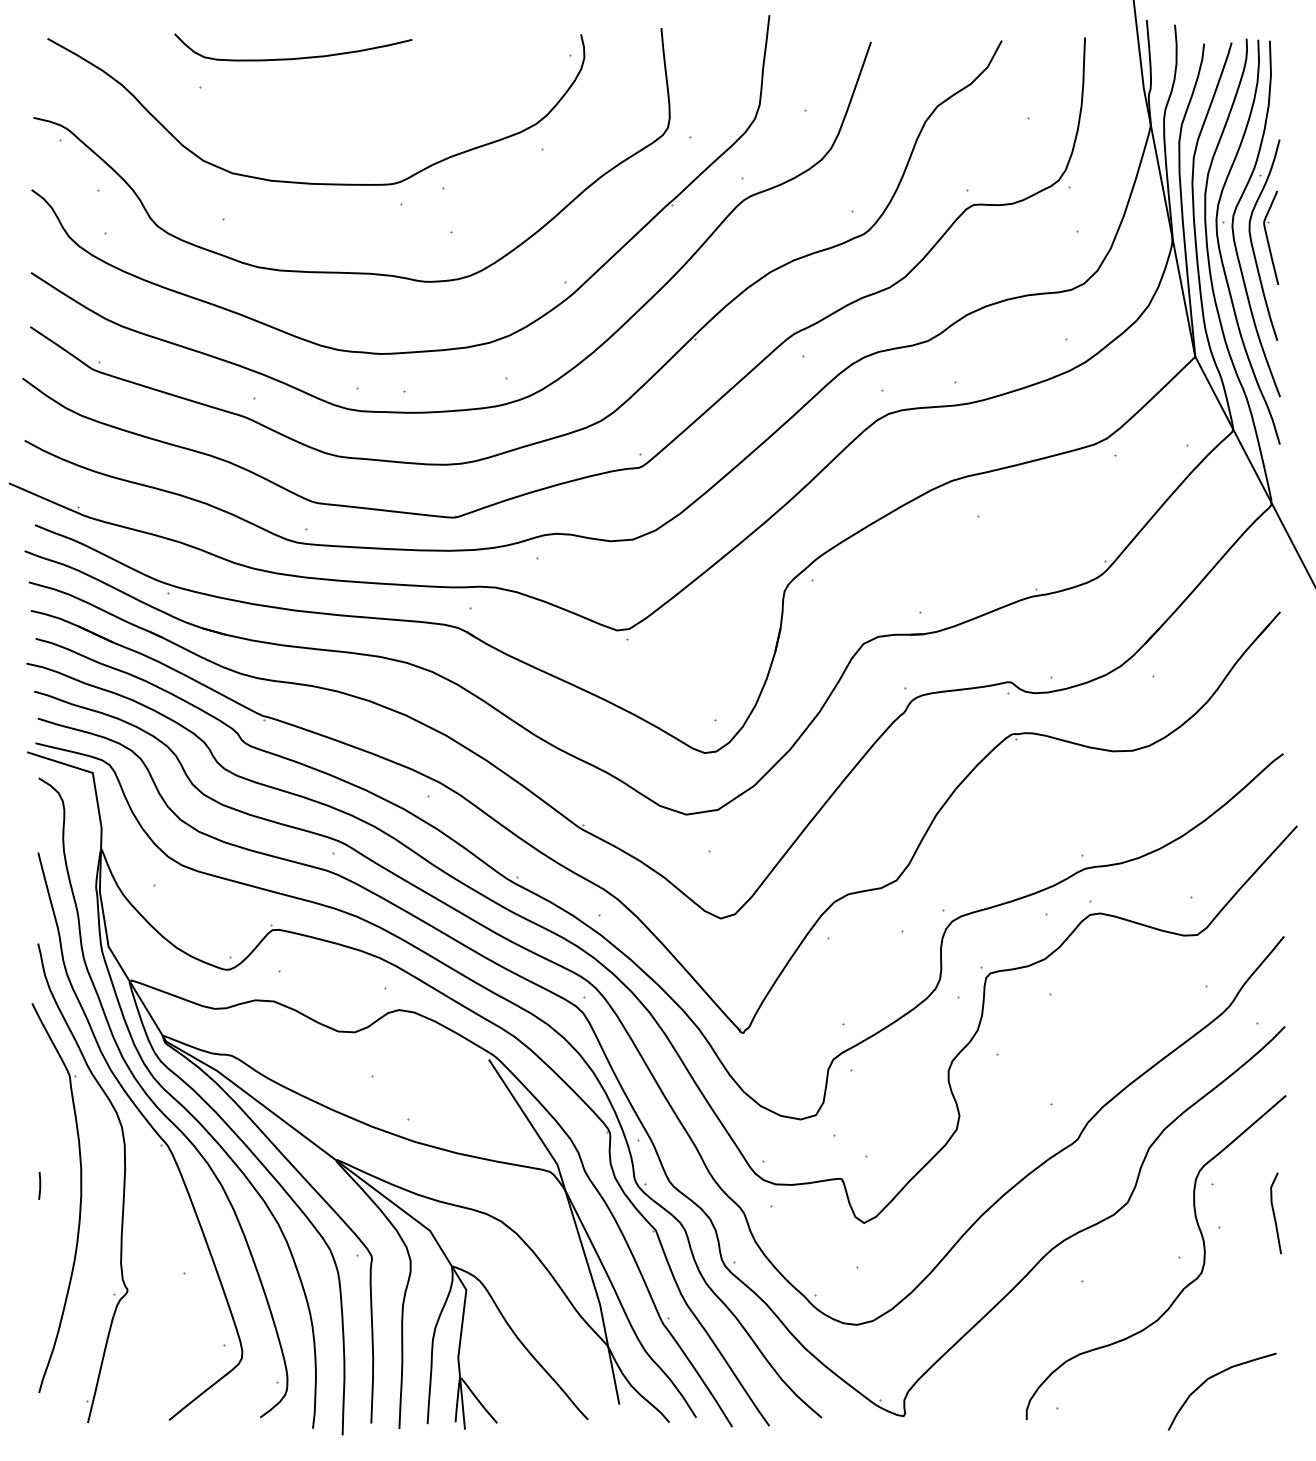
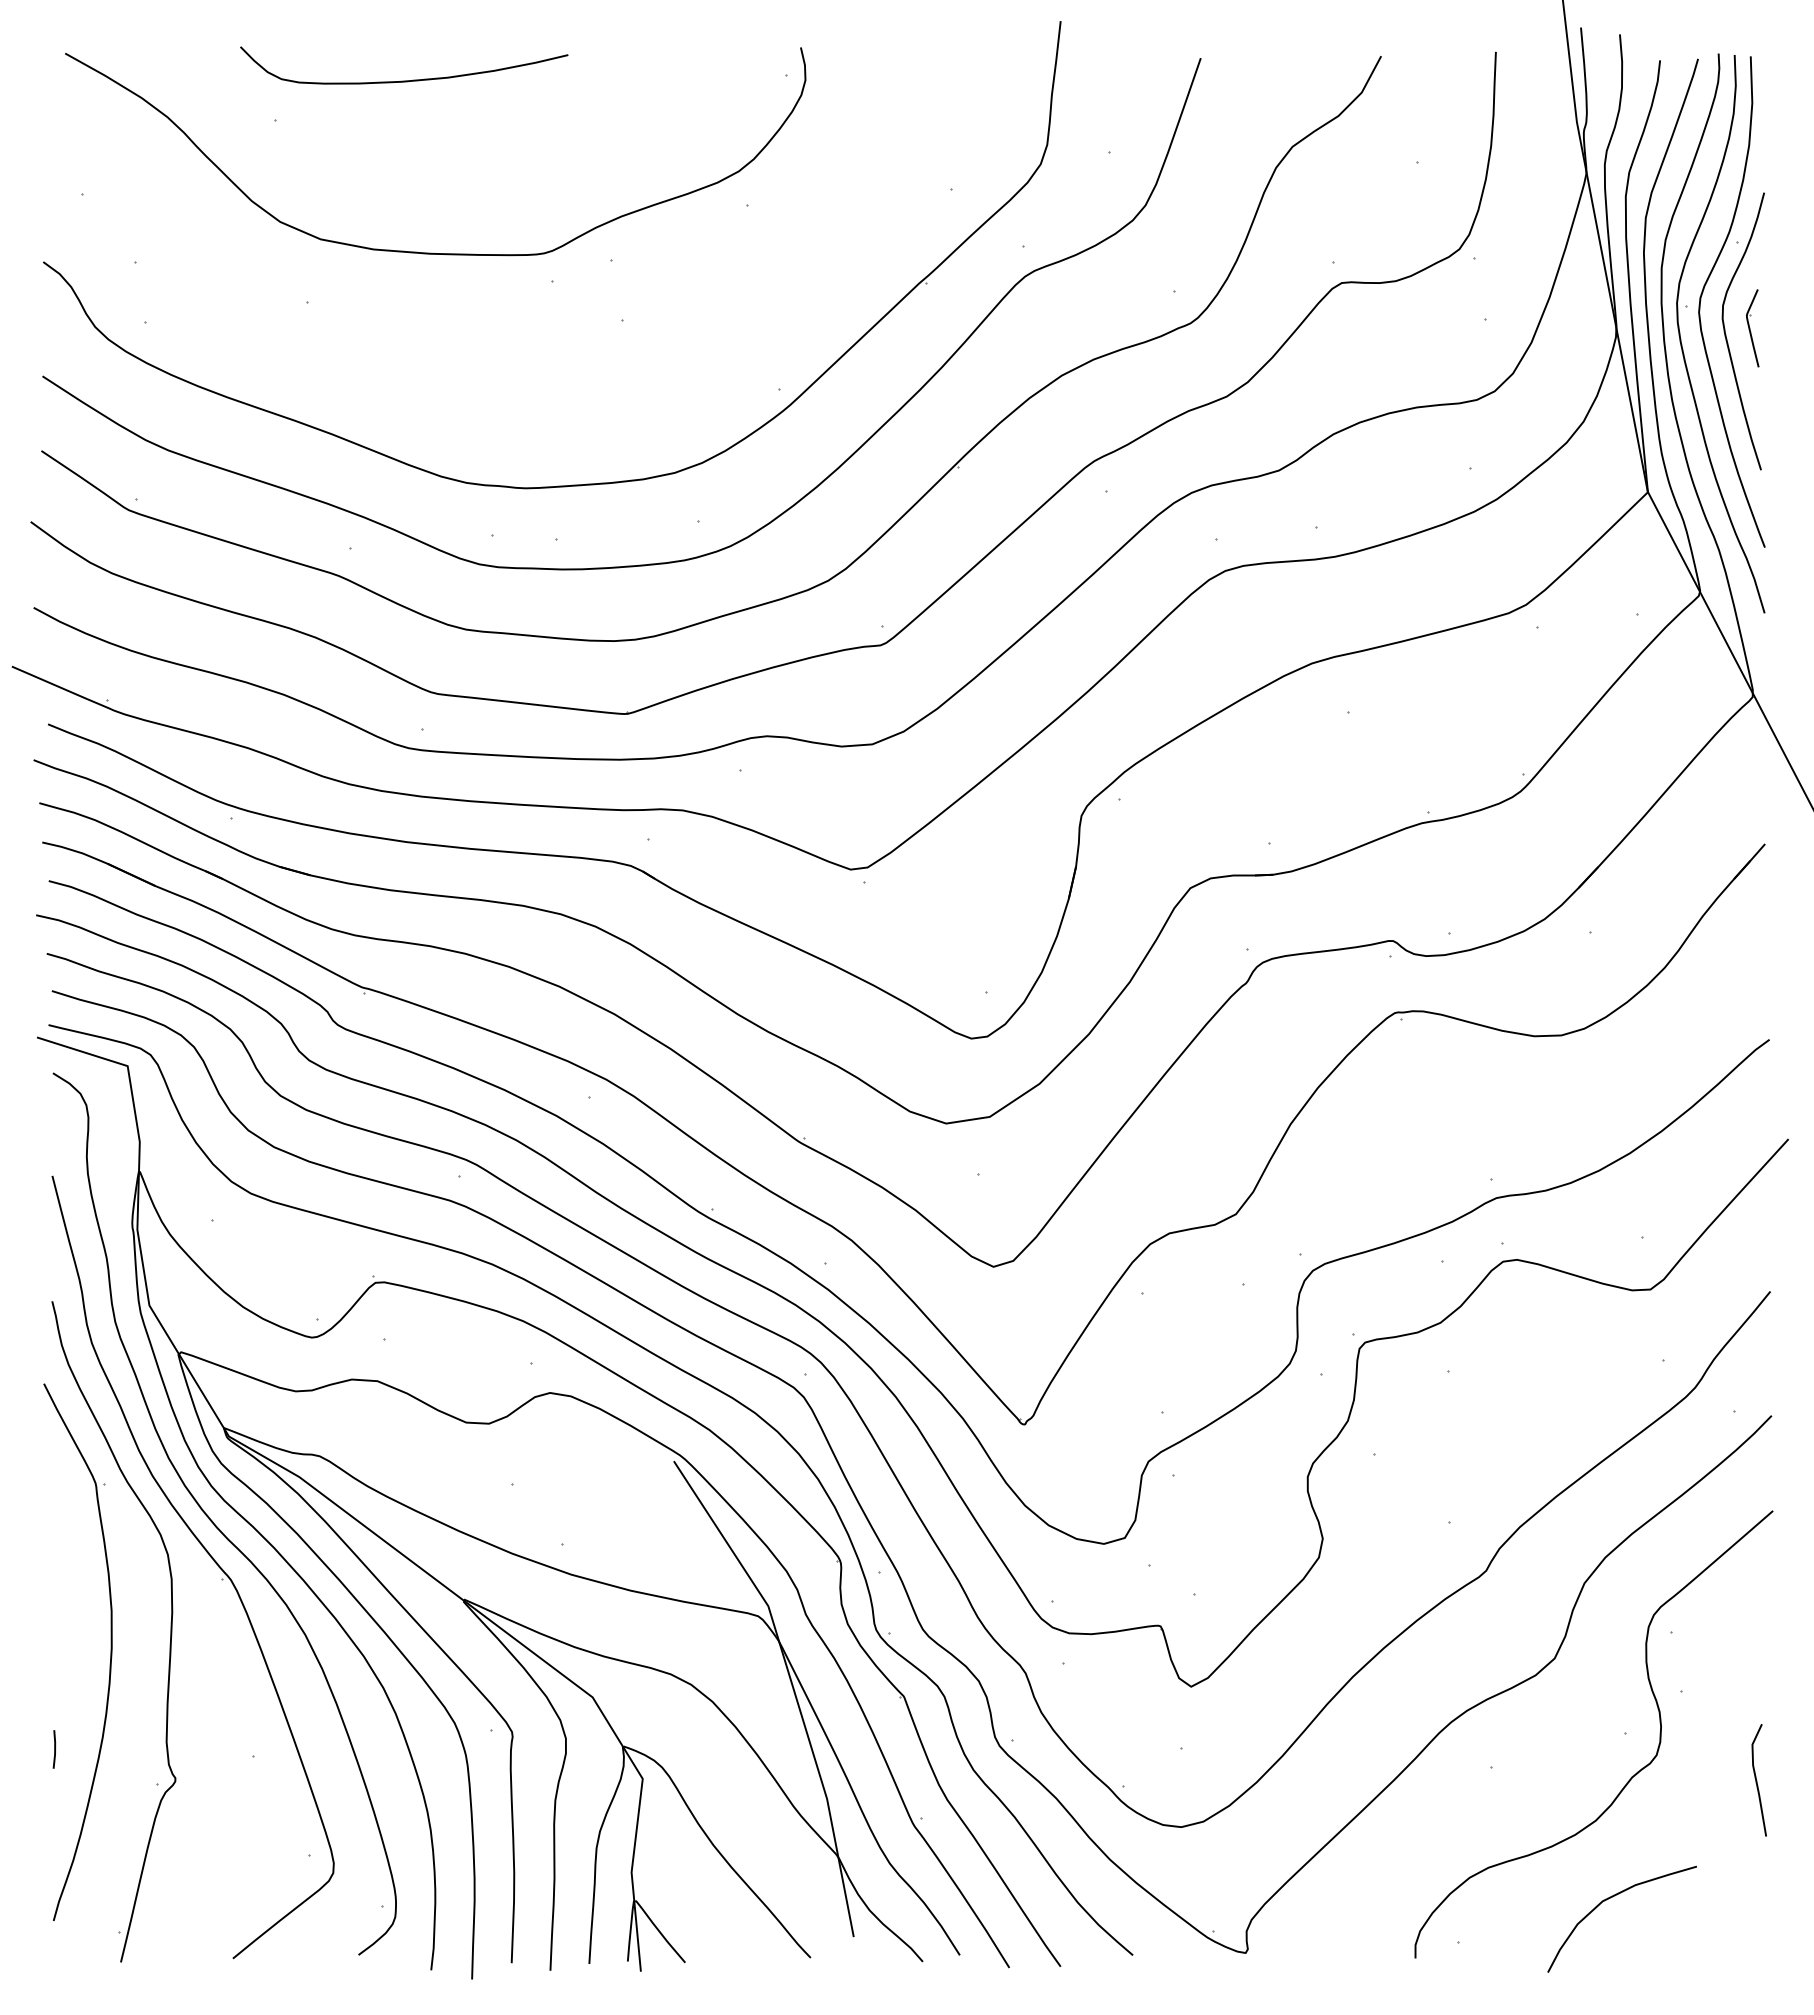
part: (1271, 238) -> (1752, 328), size x0.6
curve: (350, 272) -> (483, 375), removed
line: (39, 1185) -> (54, 1749), moved
line: (1274, 1213) -> (1757, 1780), moved
curve: (1213, 1376) -> (1610, 1898), moved

